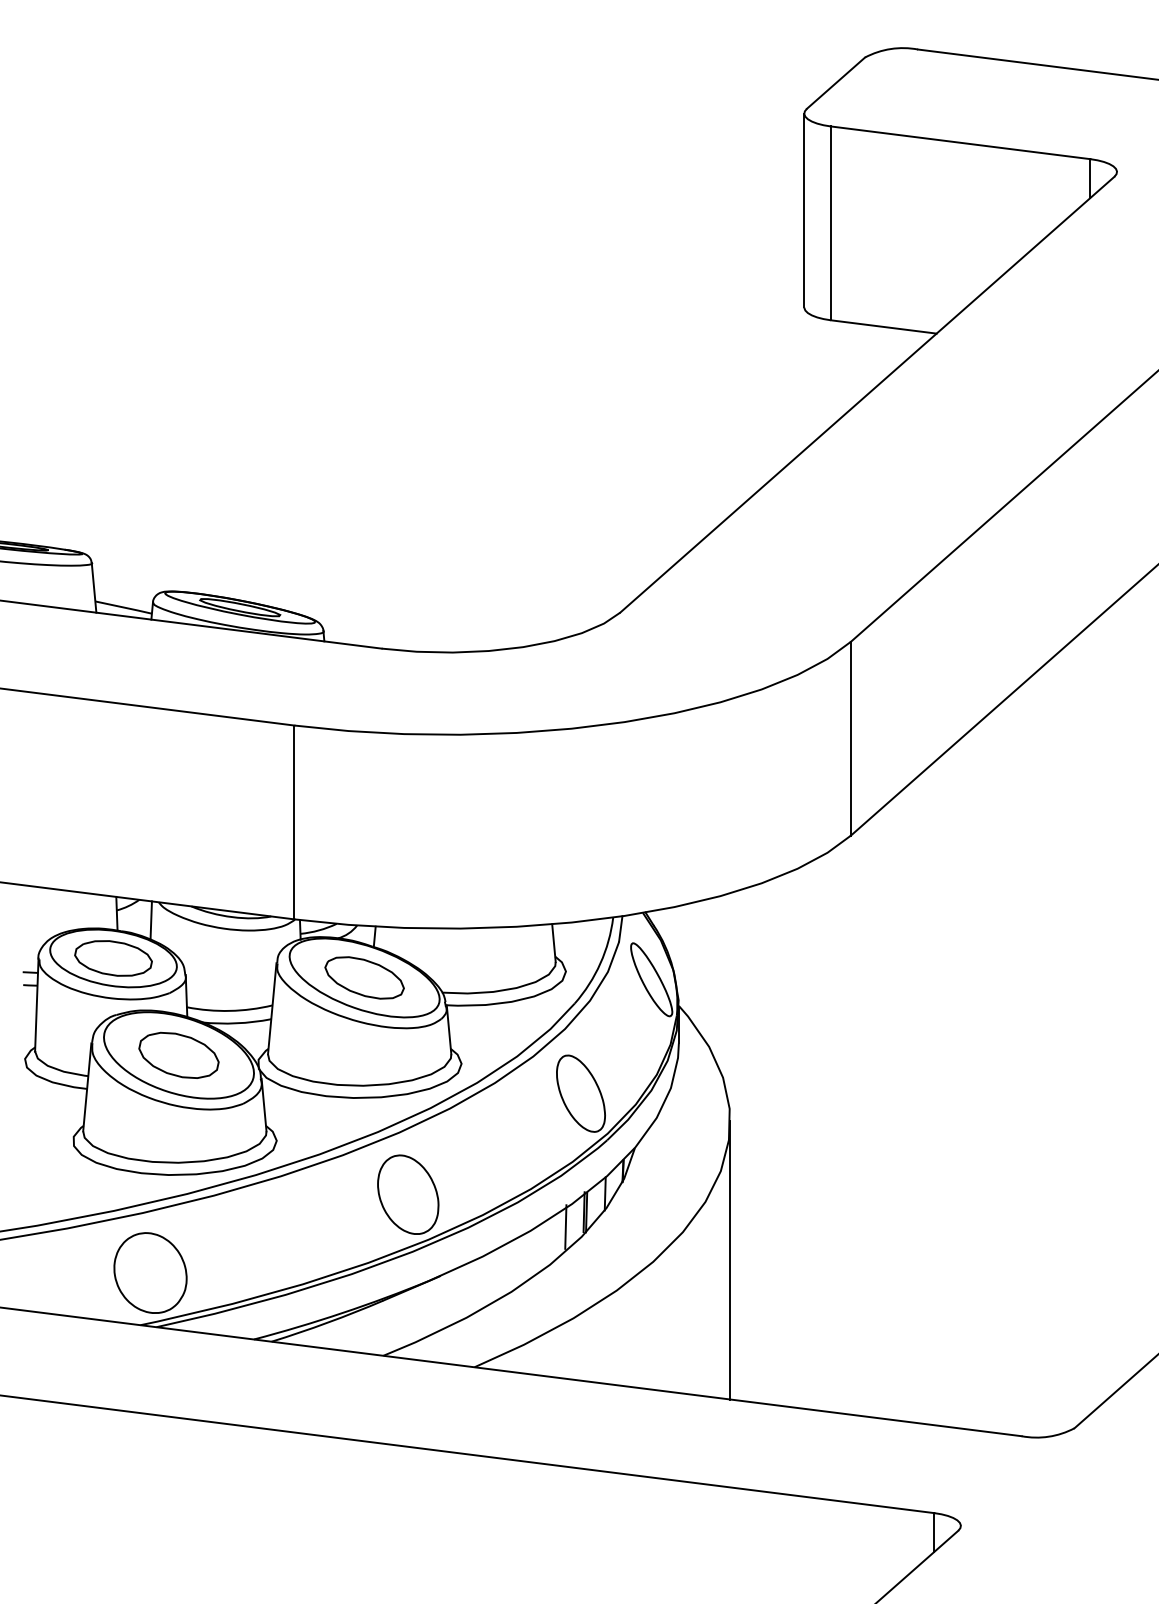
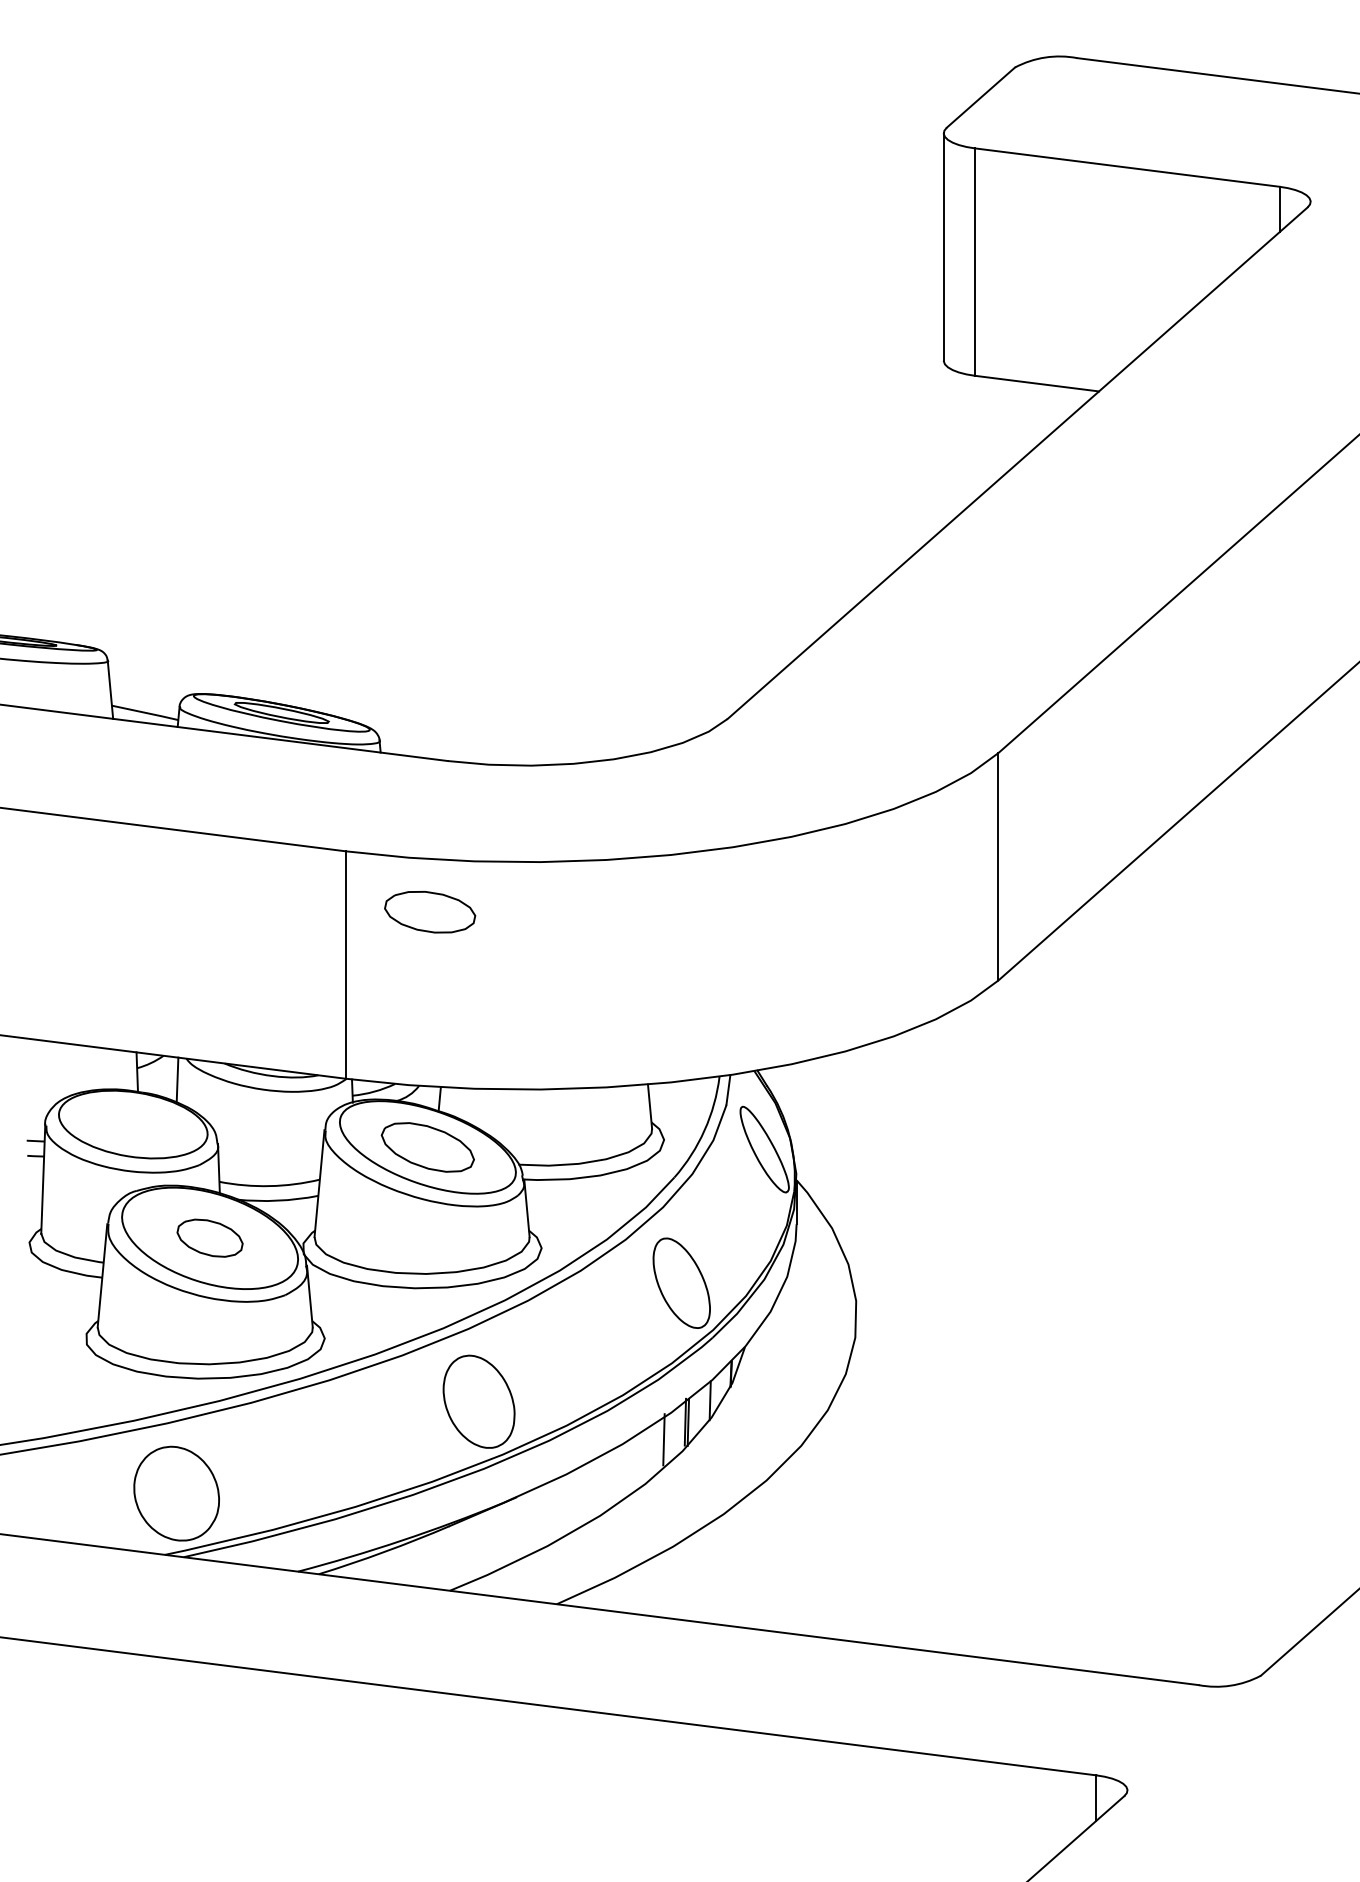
part: (113, 958) -> (430, 912), moved
part: (178, 1054) -> (209, 1237), size x0.7
line: (730, 1260) -> (857, 1478), removed

